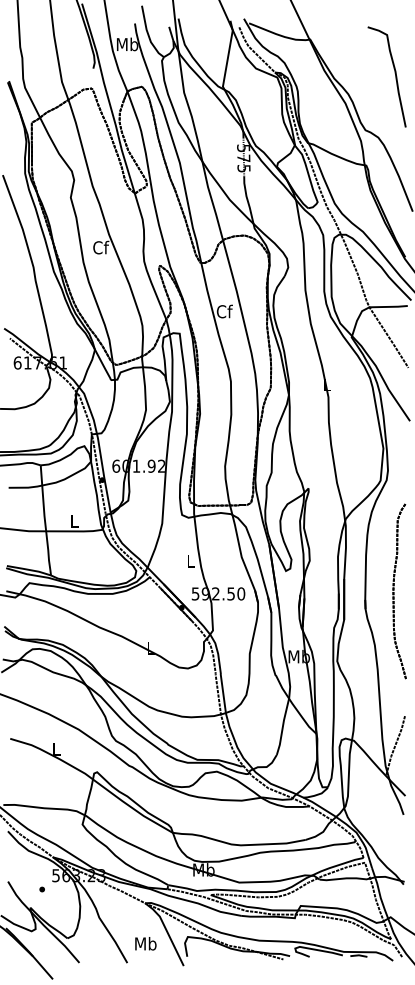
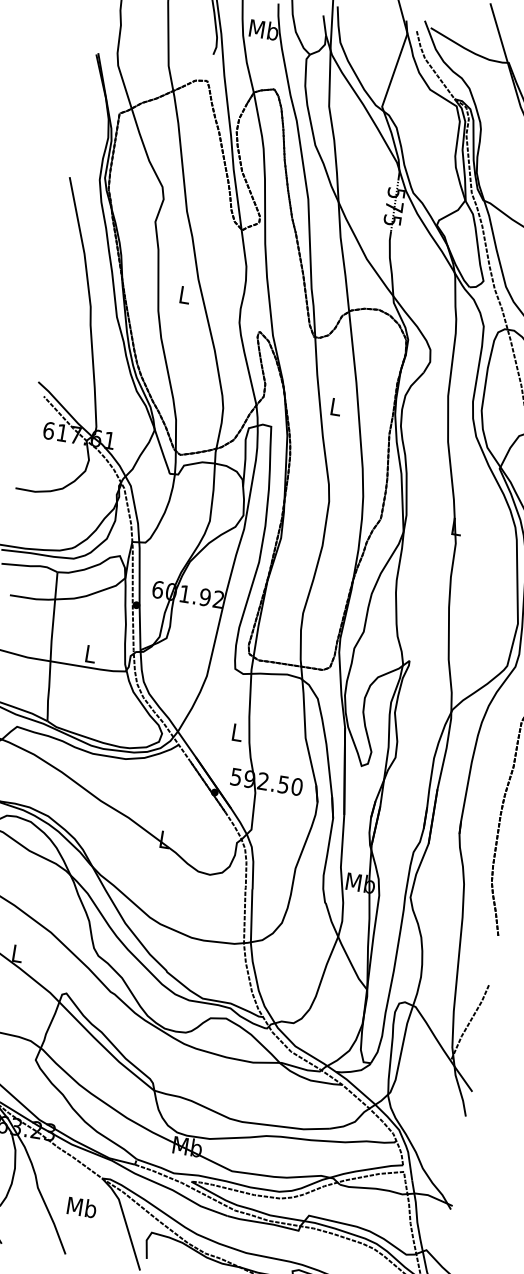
text: (101, 247) -> (185, 294), Cf -> L
text: (224, 311) -> (335, 406), Cf -> L
text: (145, 943) -> (81, 1206), moved

